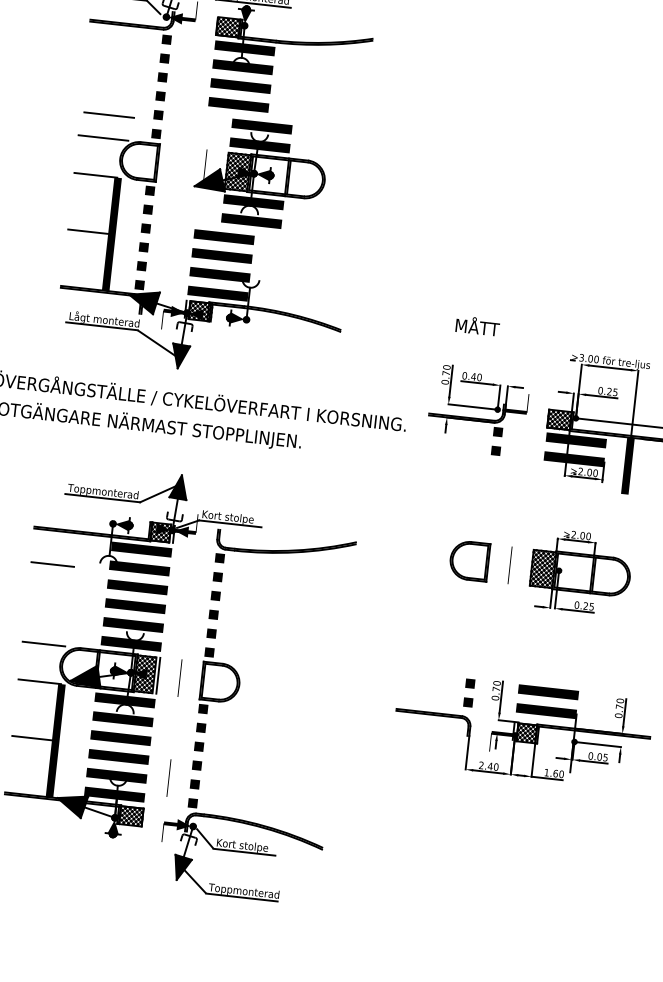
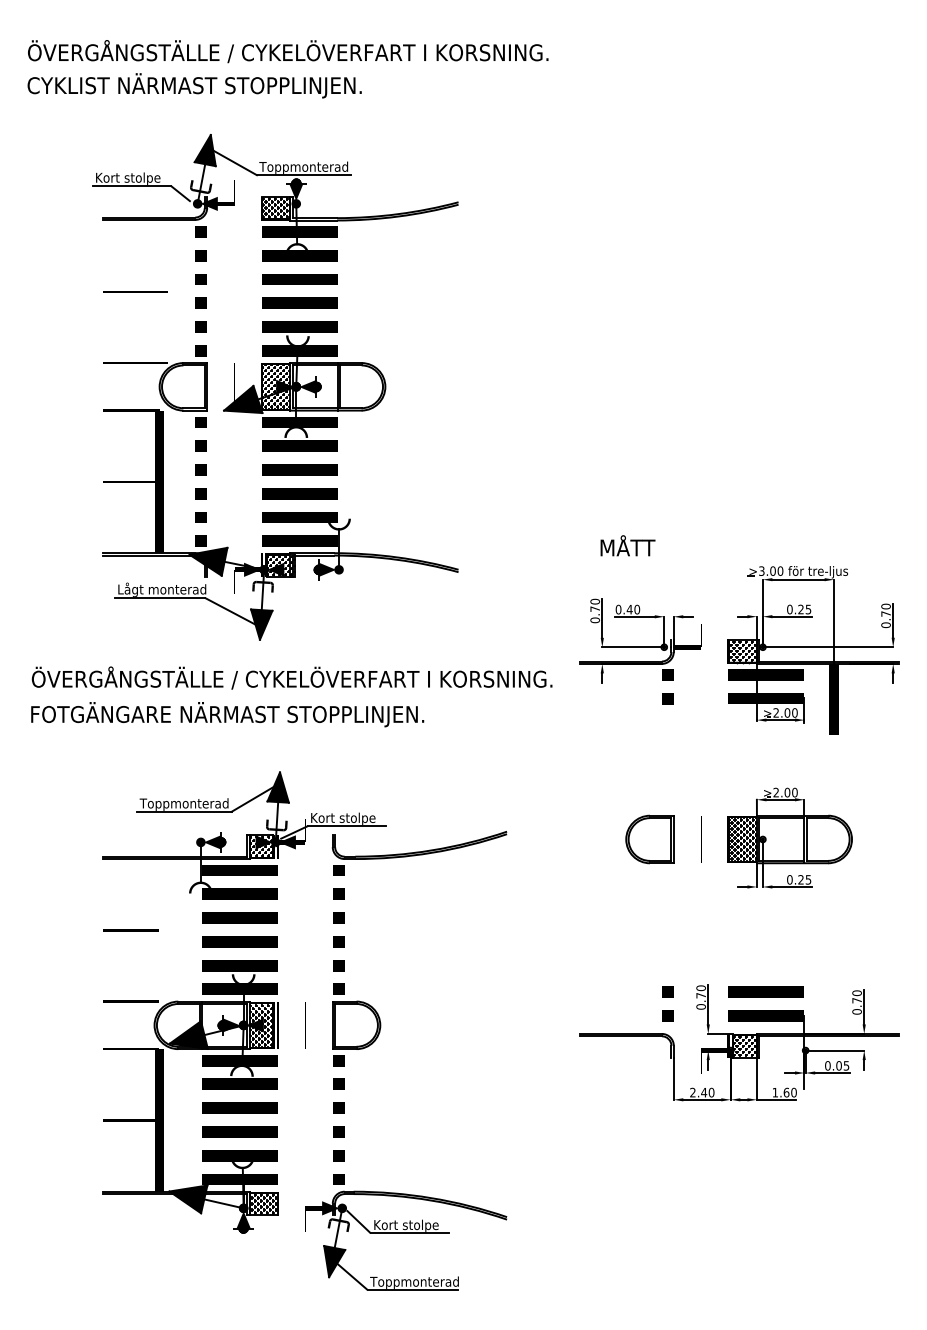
line: (108, 114) -> (135, 291), moved
part: (260, 174) -> (304, 386), moved
line: (52, 564) -> (130, 930), moved
line: (168, 778) -> (305, 1151), removed

